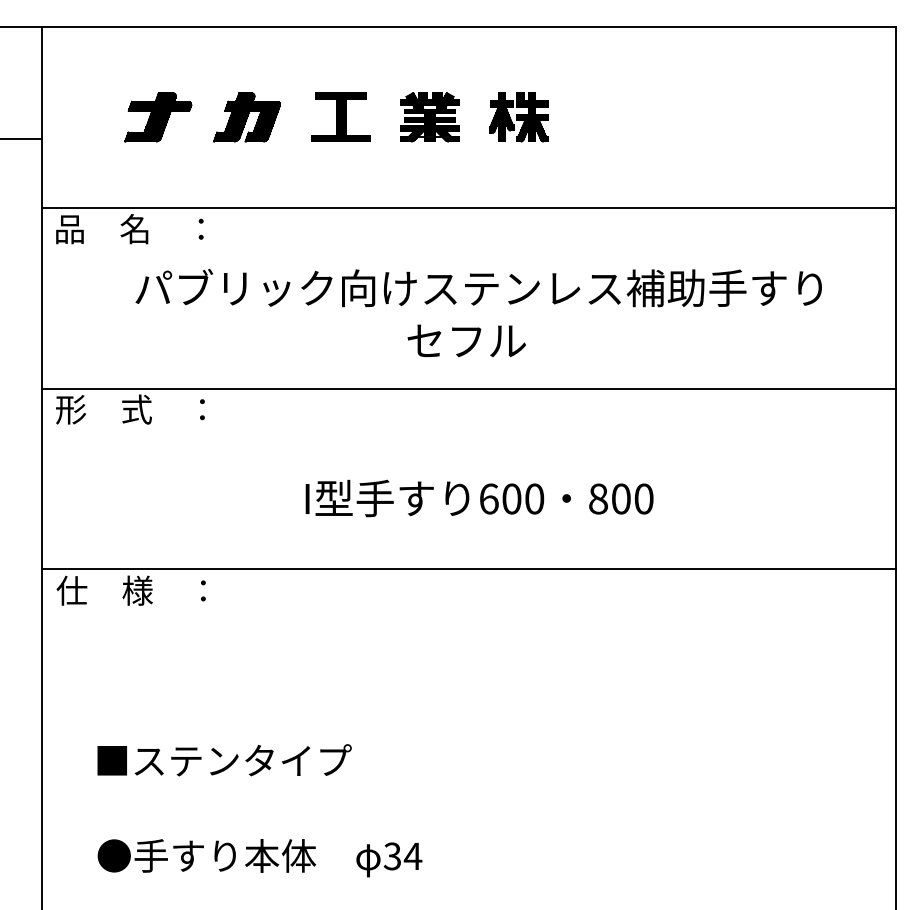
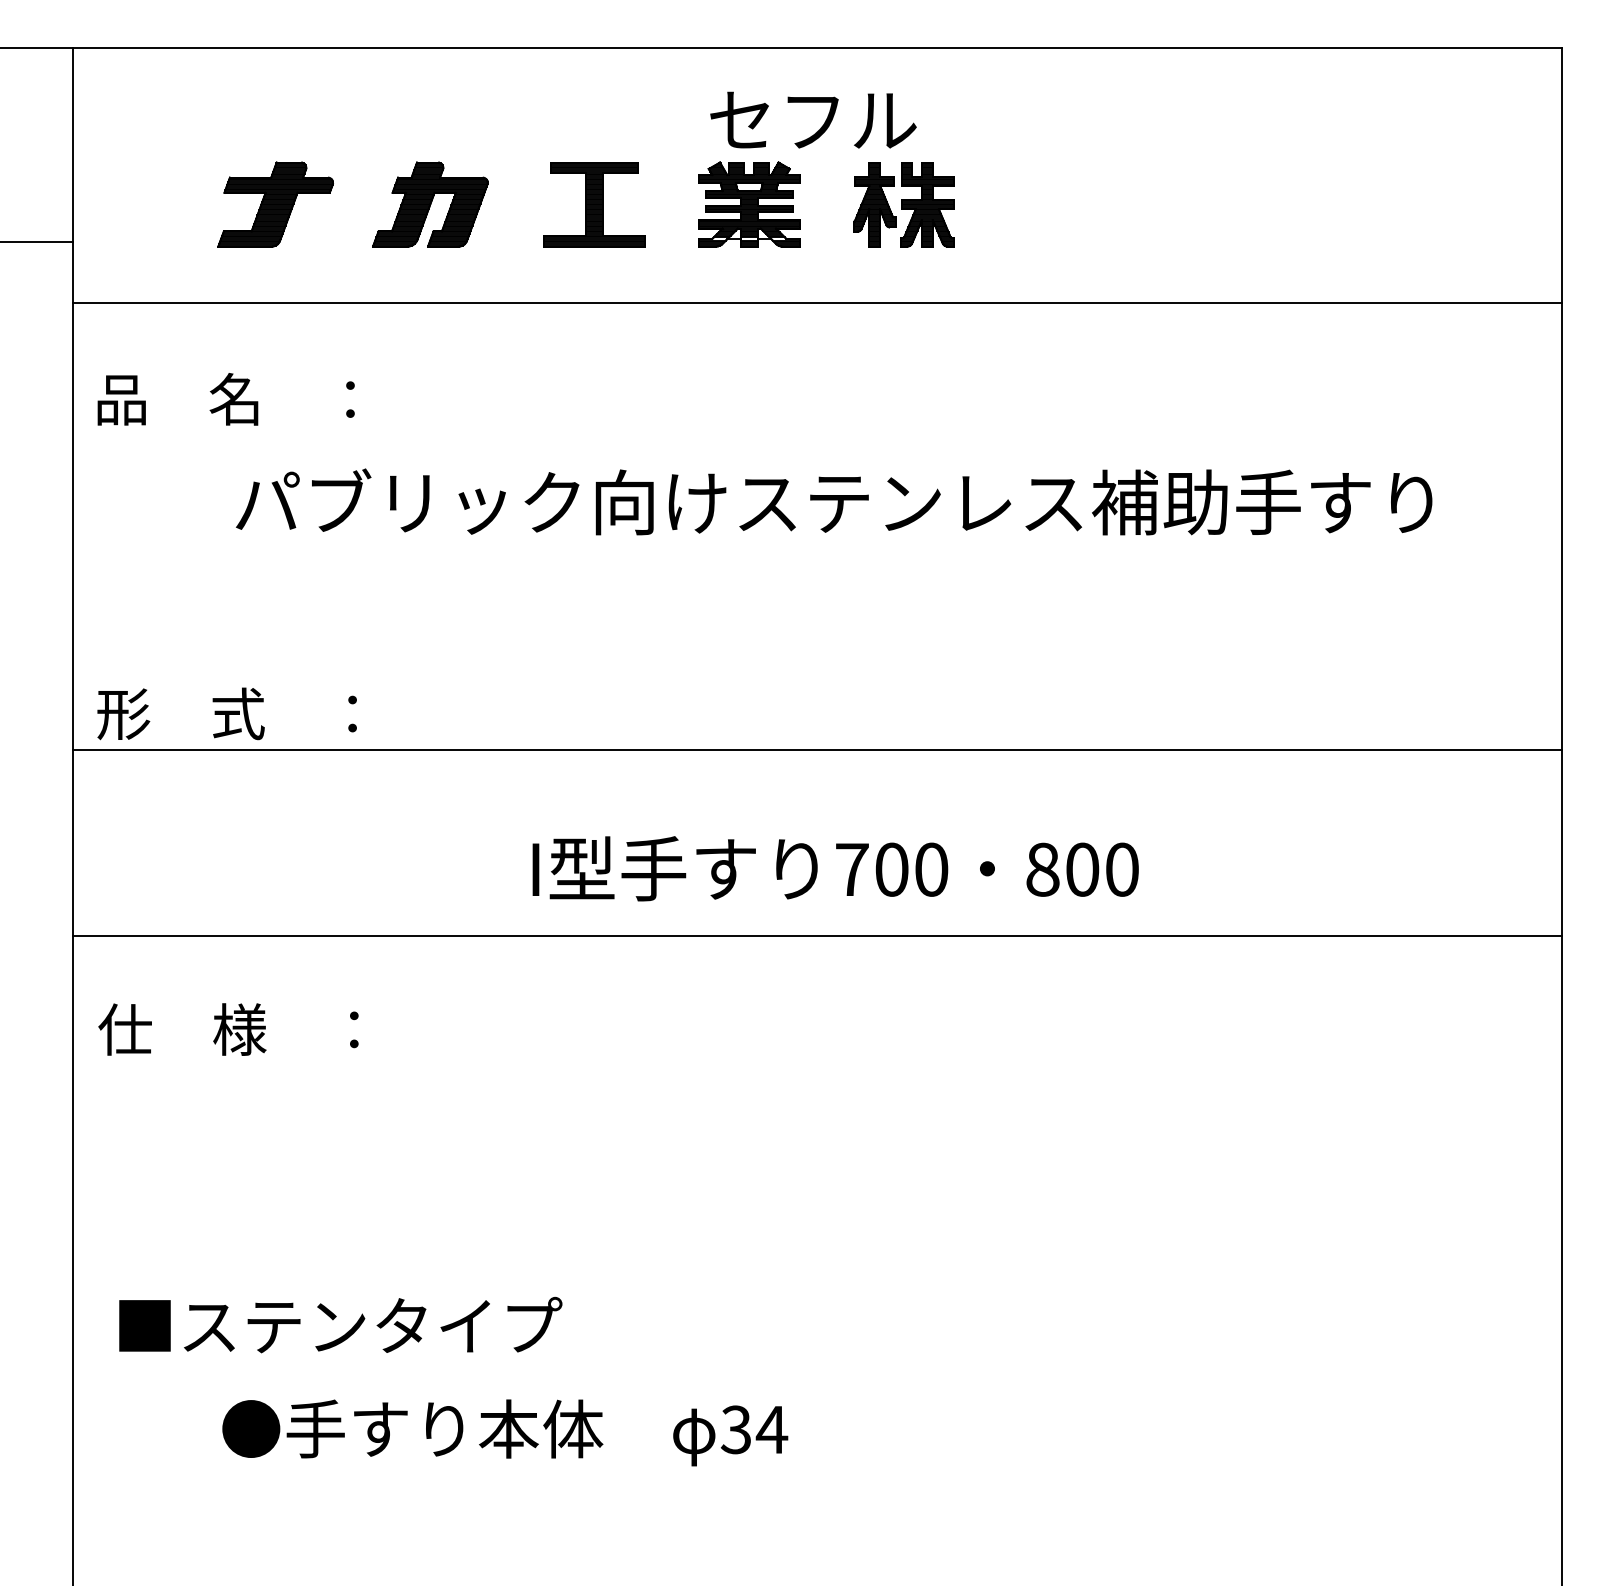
line: (468, 207) -> (816, 302), moved
text: (466, 340) -> (812, 119), moved
line: (468, 388) -> (816, 750), moved
text: (488, 498) -> (851, 868), 600 -> 700
line: (468, 569) -> (816, 936), moved
text: (224, 760) -> (340, 1325), moved
text: (259, 858) -> (504, 1433), moved

